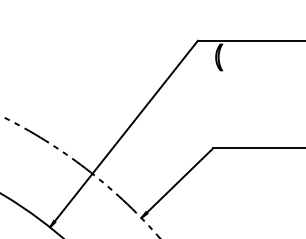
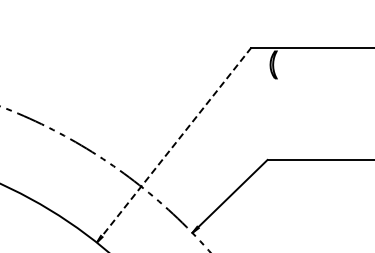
line: (124, 133) -> (174, 144), solid -> dashed

